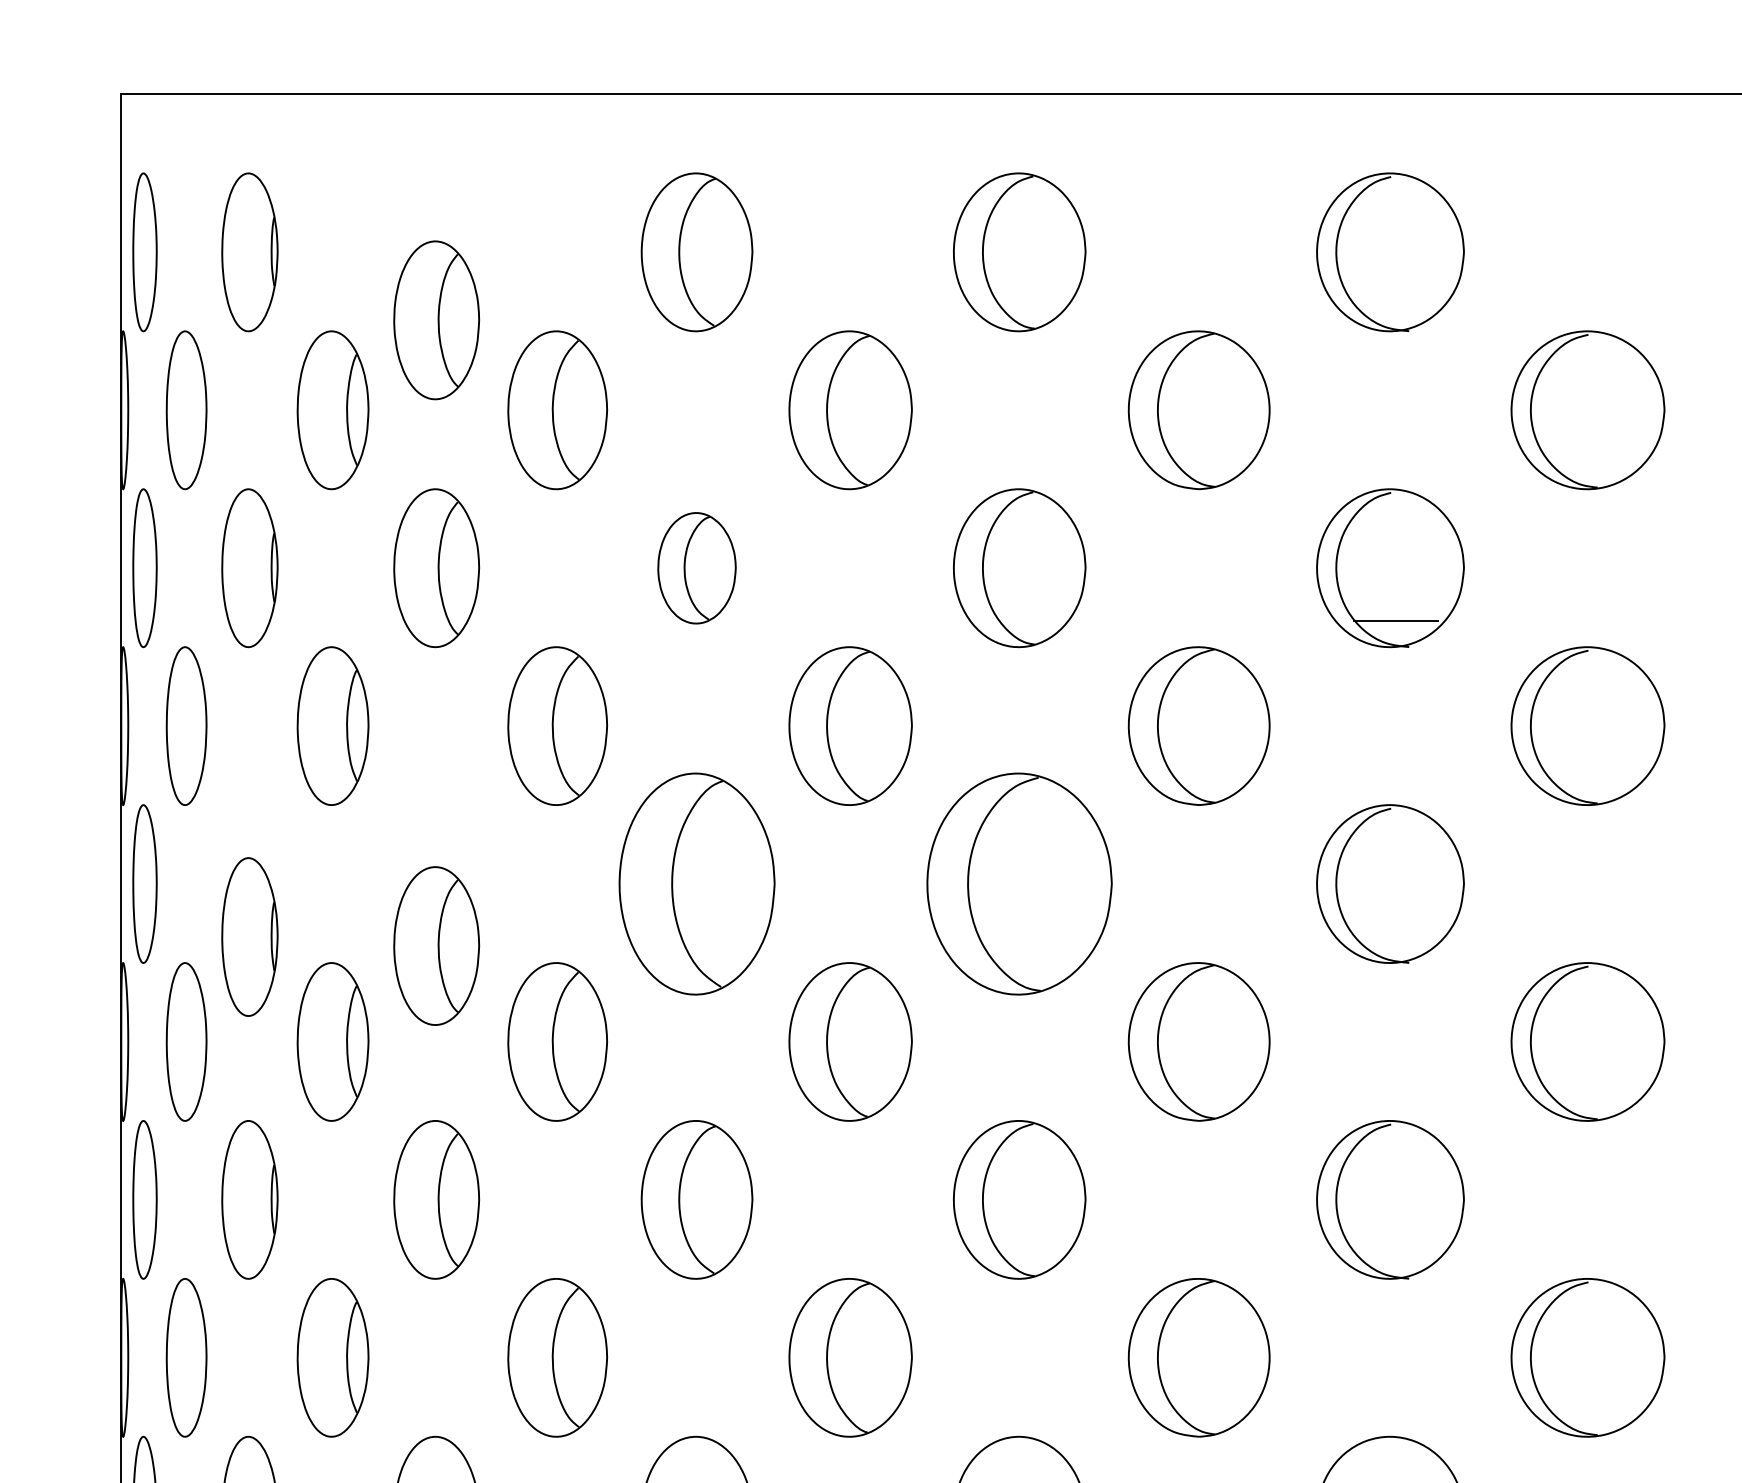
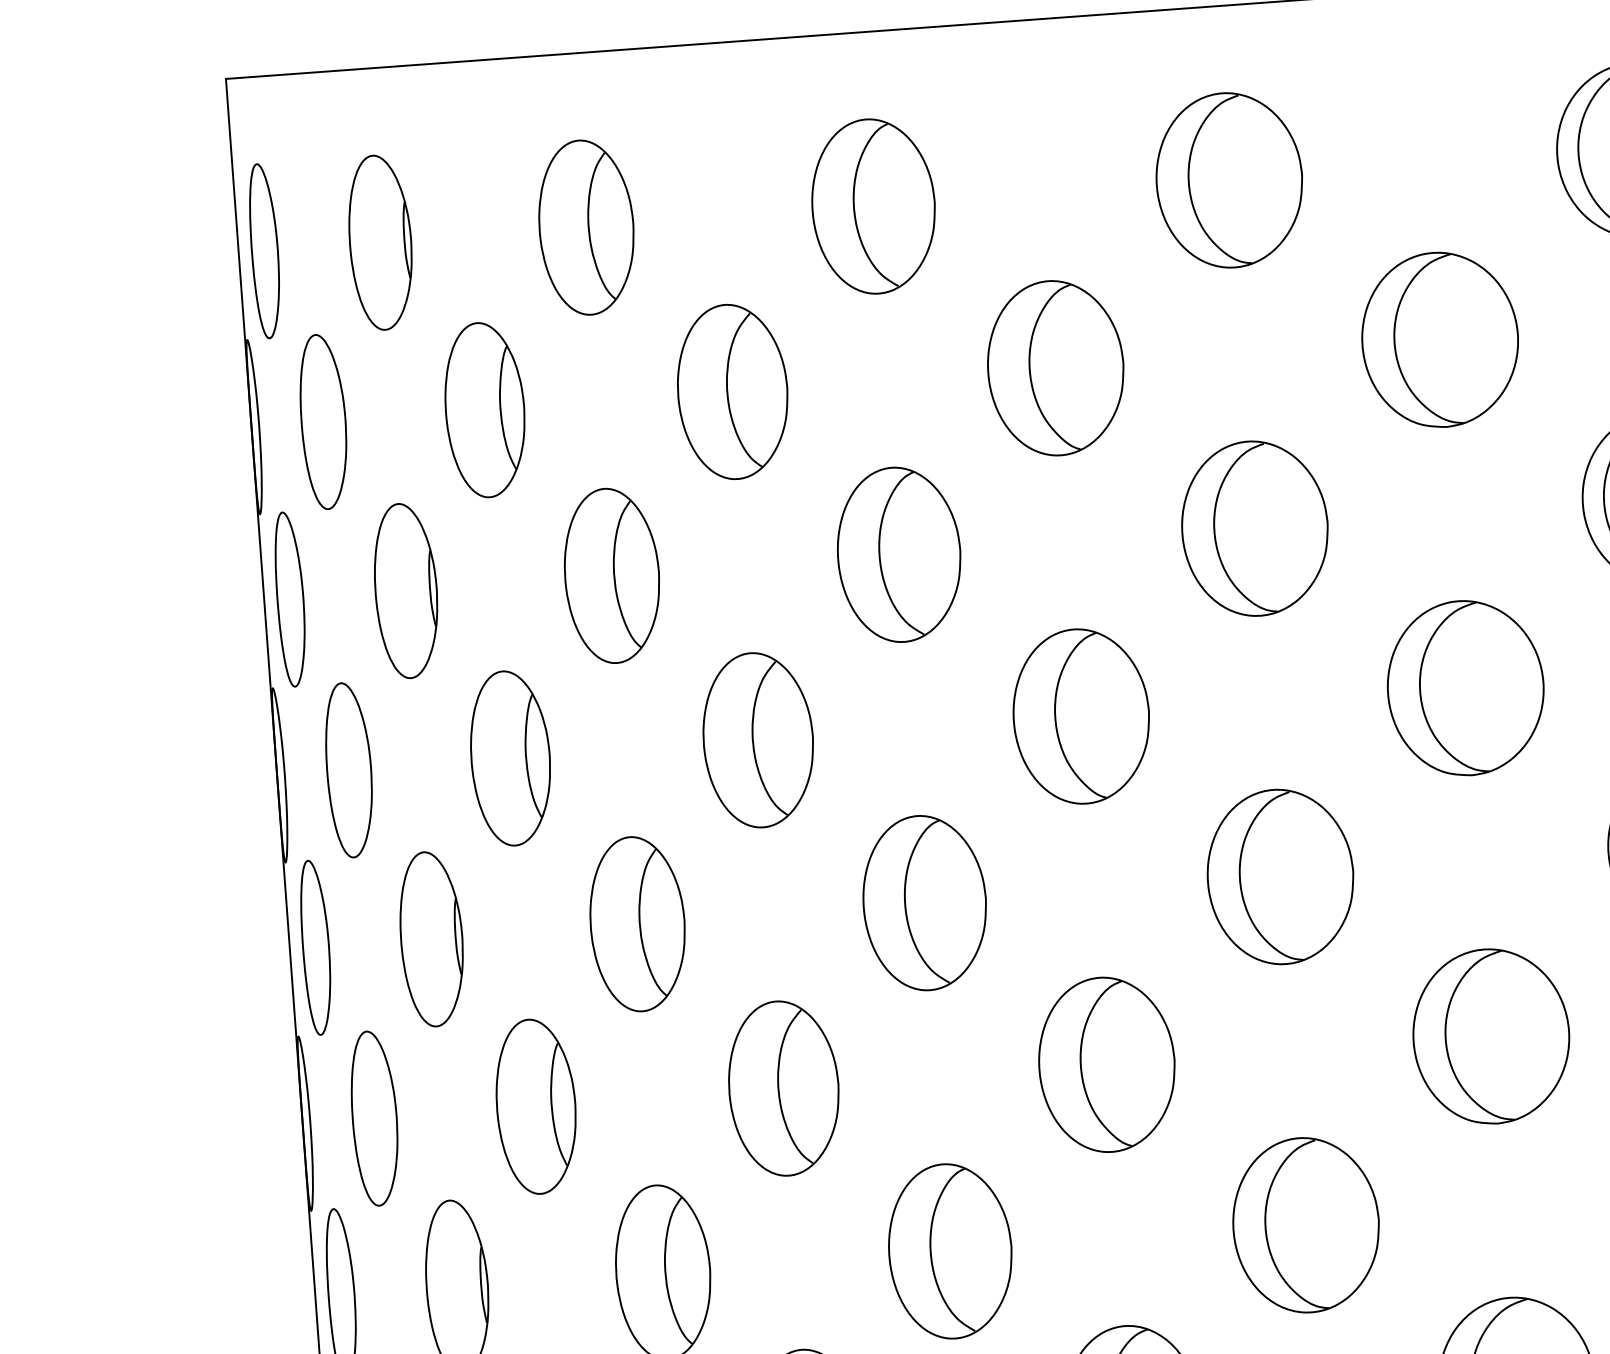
part: (436, 320) -> (586, 227), moved
part: (696, 568) -> (898, 555), size x1.43
part: (696, 883) -> (924, 902), size x0.71
part: (1019, 883) -> (1280, 876), size x0.71
part: (249, 936) -> (431, 938), moved
part: (436, 945) -> (637, 923), moved

